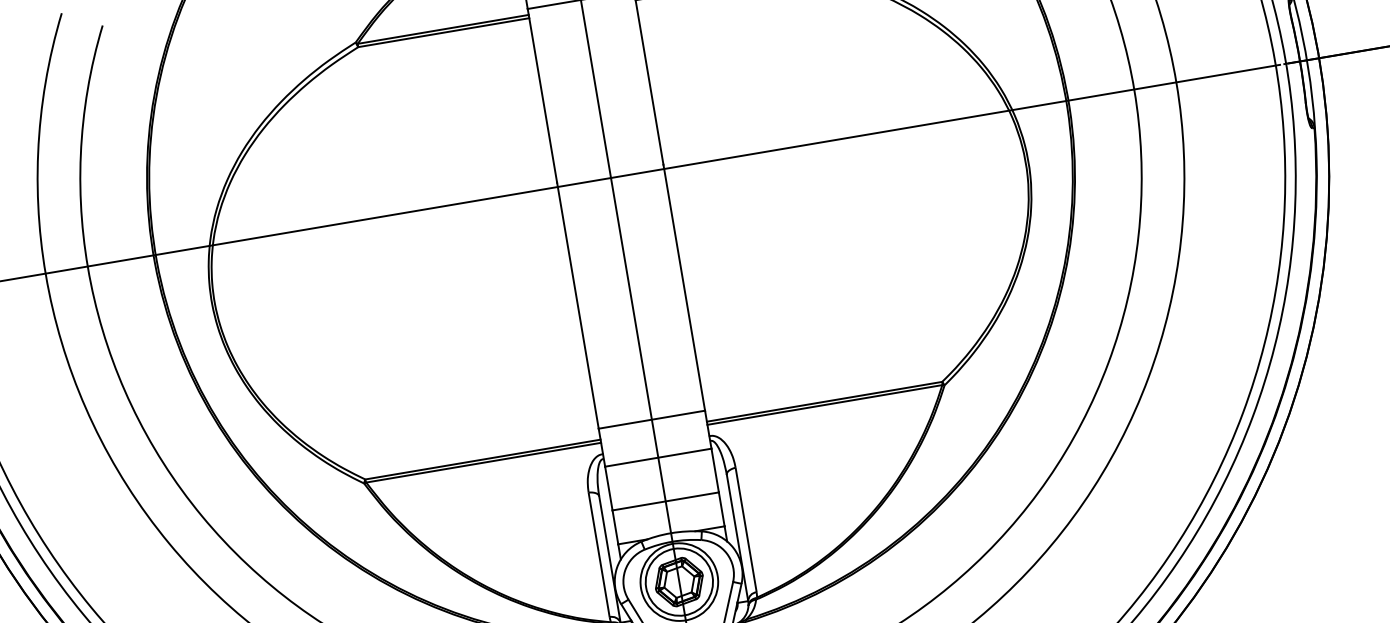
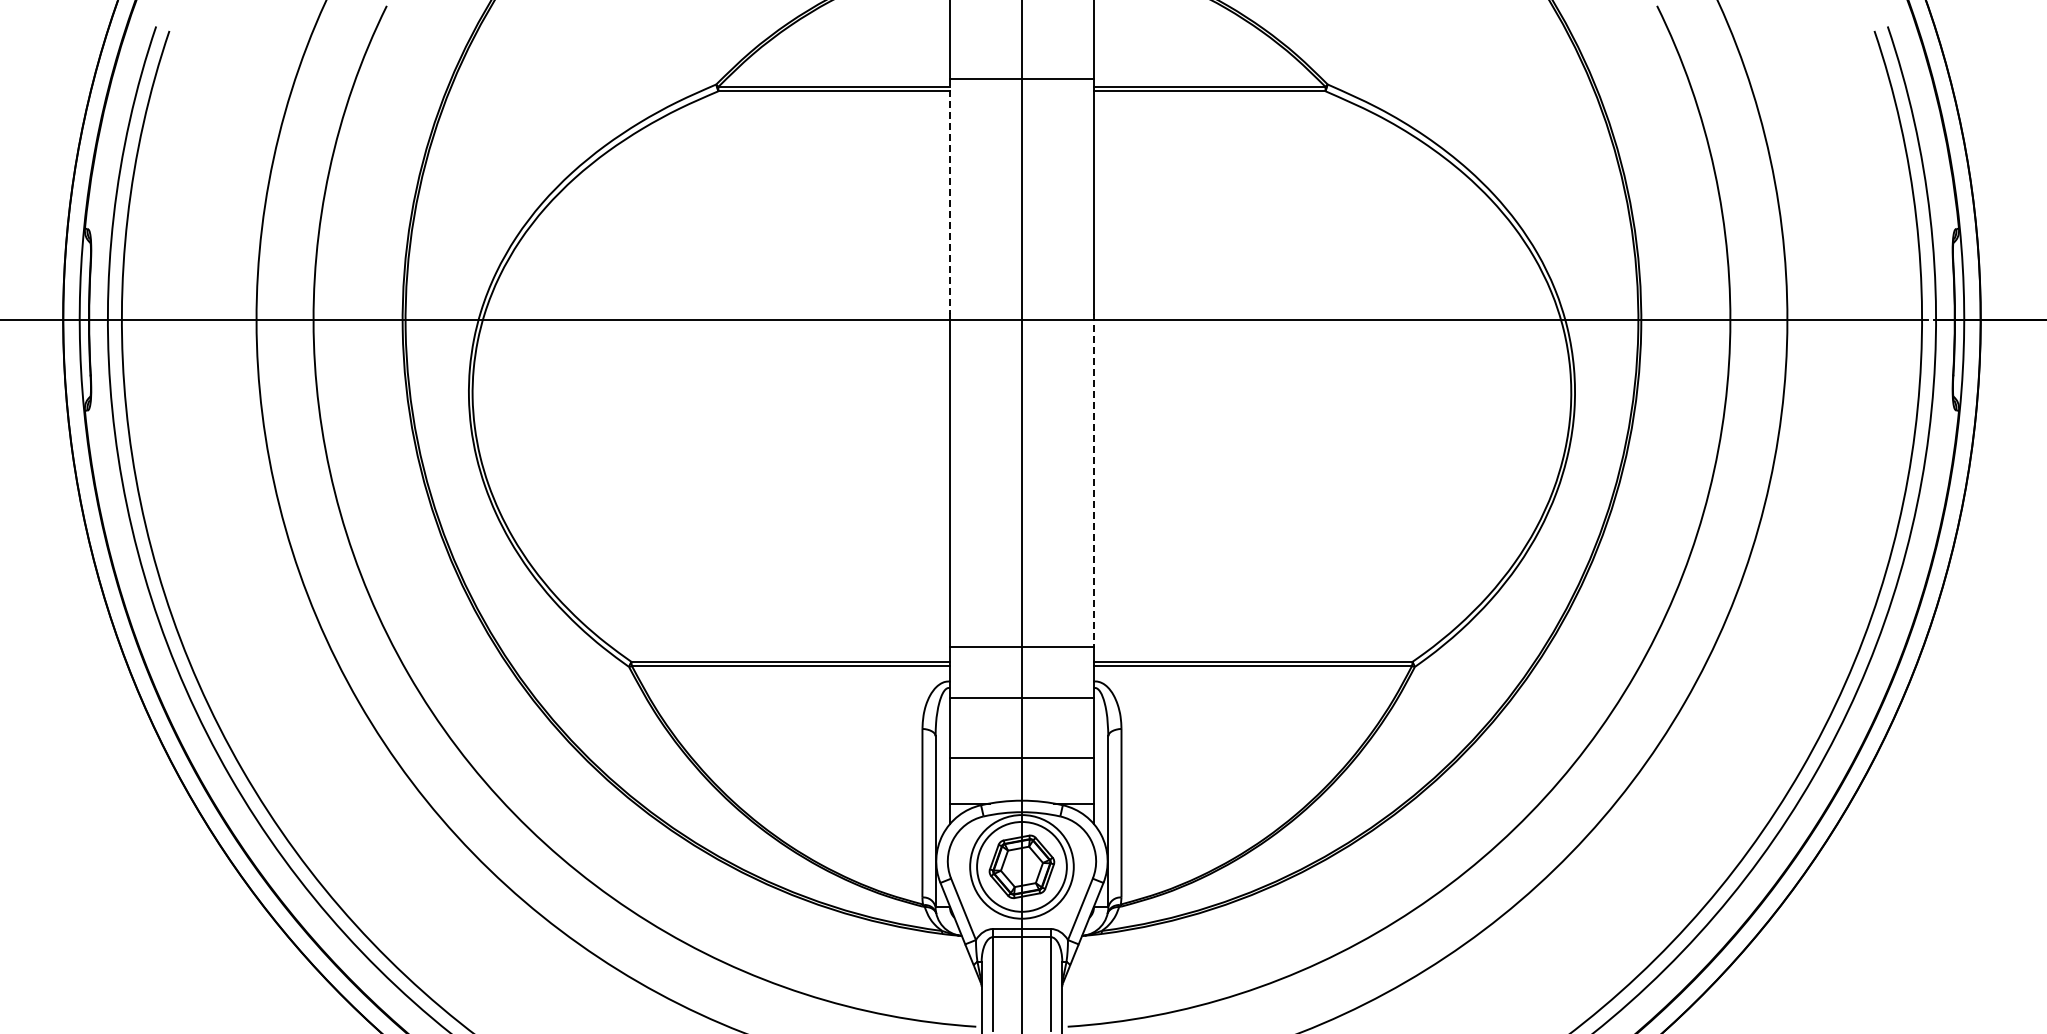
line: (542, 96) -> (949, 196), solid -> dashed
line: (684, 288) -> (1093, 481), solid -> dashed

